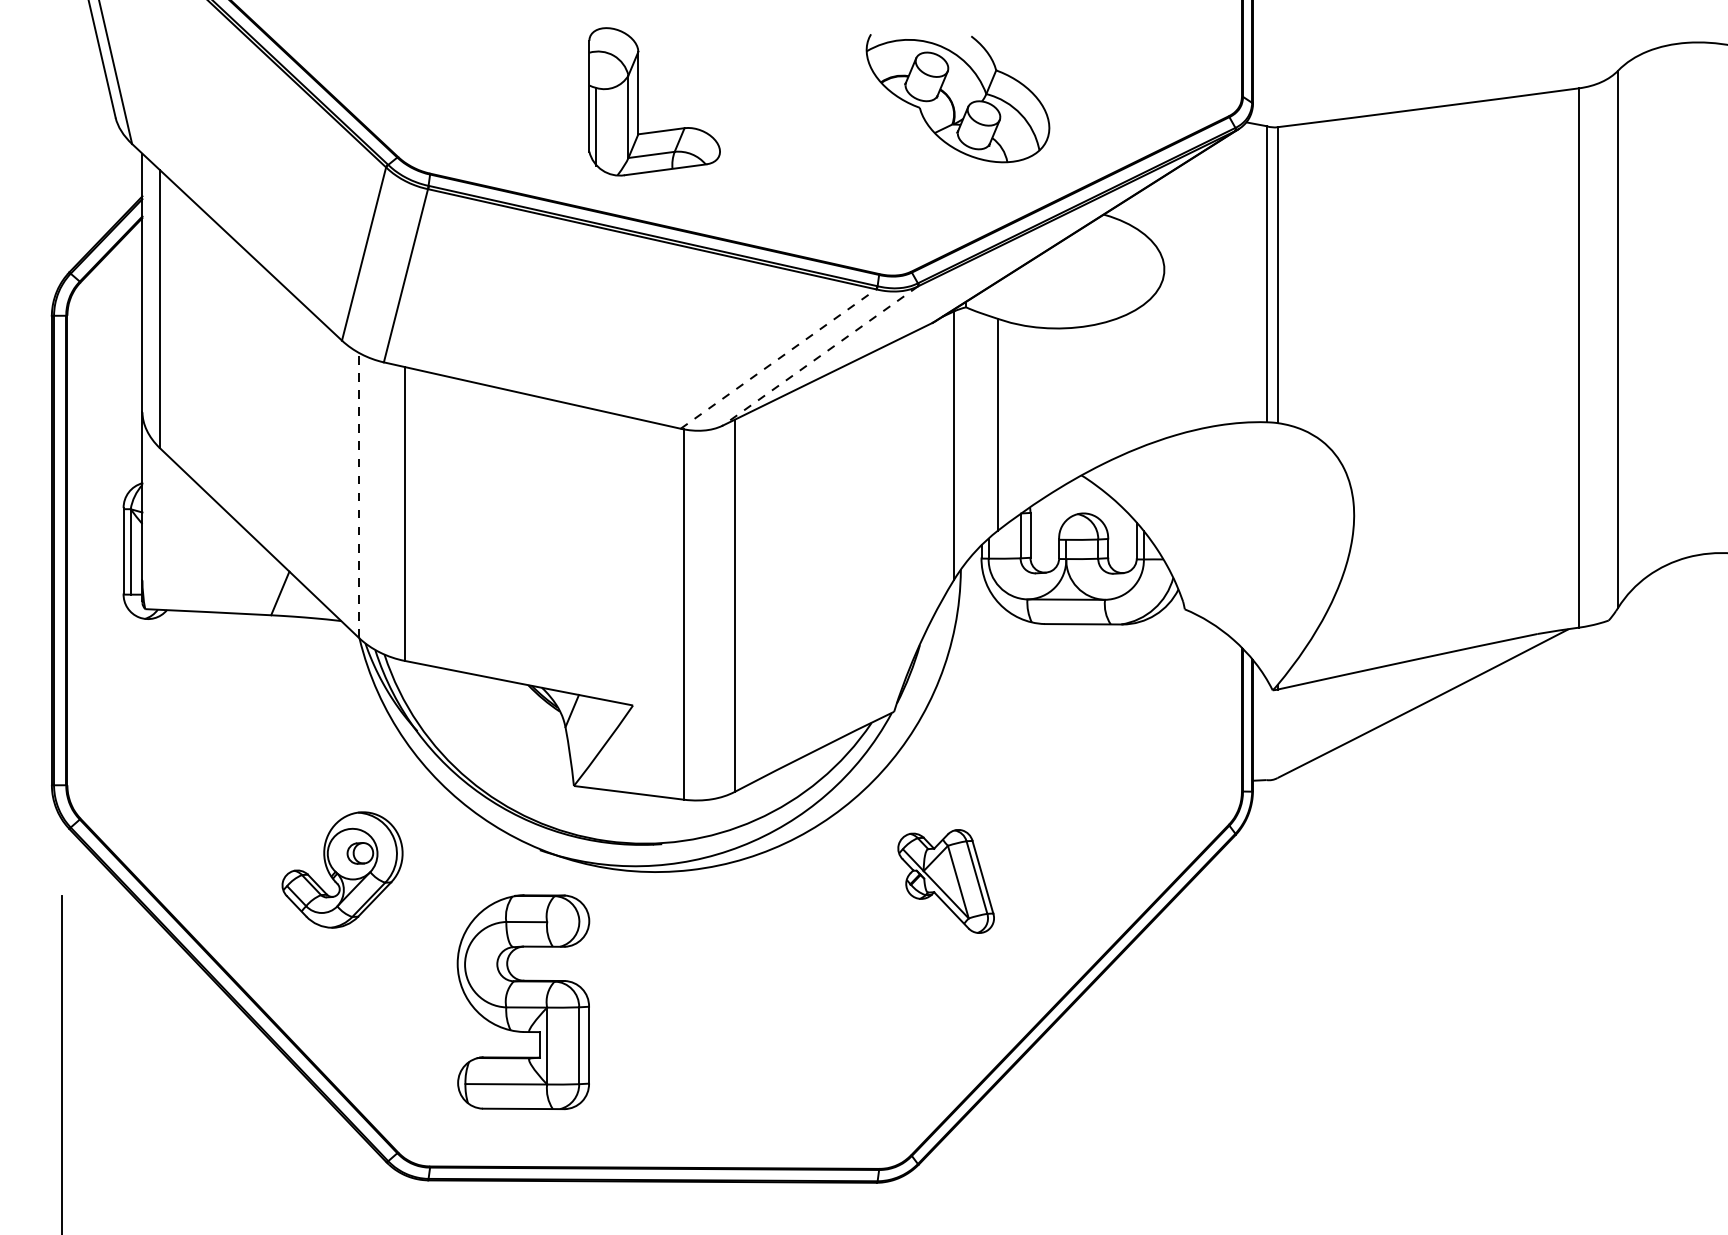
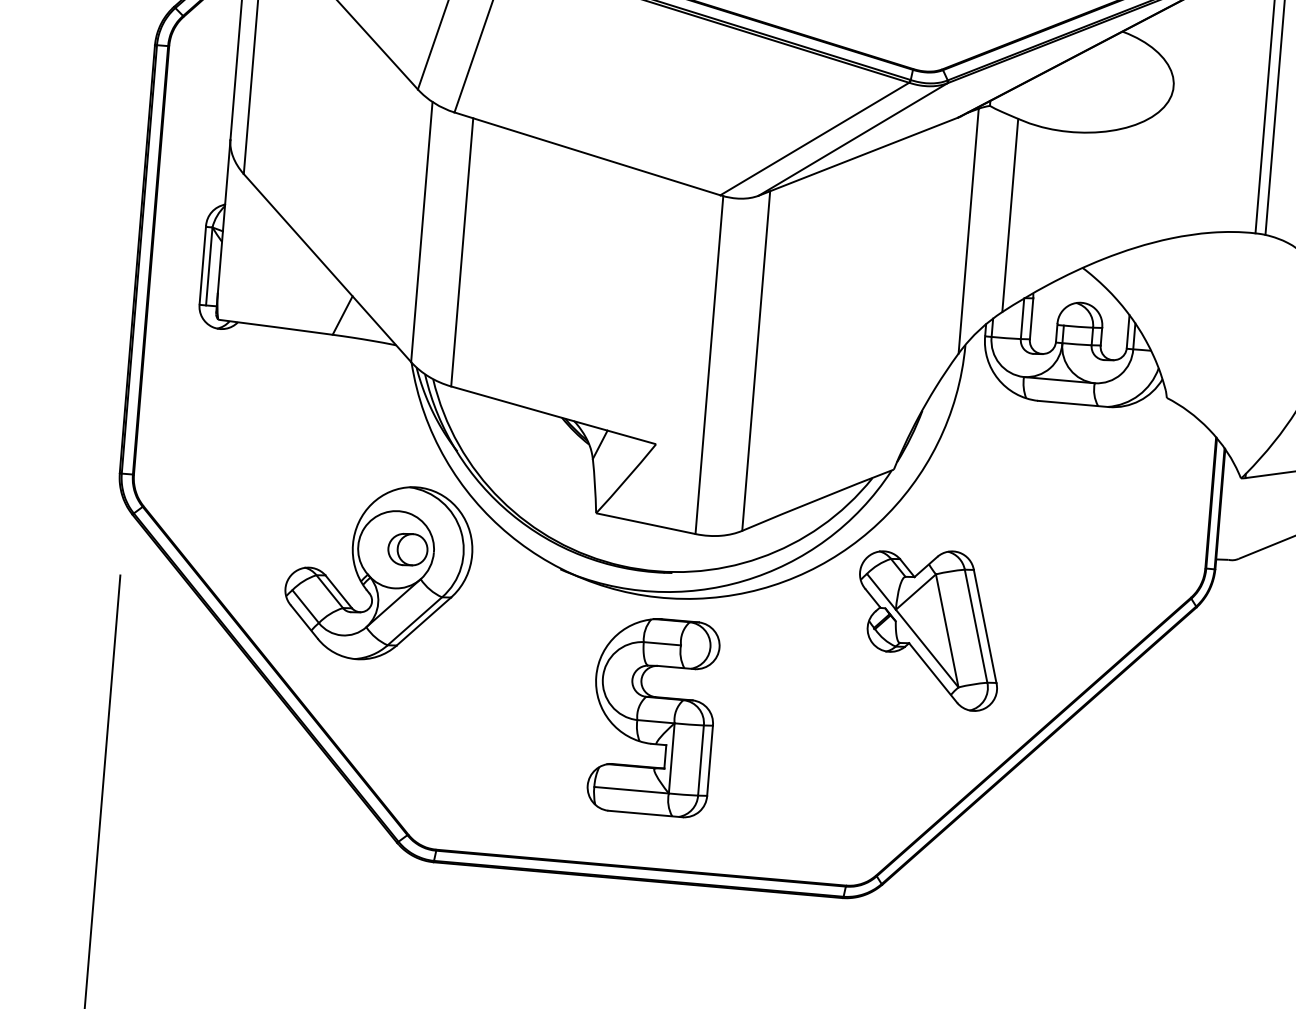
line: (819, 356) -> (852, 139), dashed -> solid
line: (778, 358) -> (814, 138), dashed -> solid
line: (359, 495) -> (422, 232), dashed -> solid
part: (342, 869) -> (378, 572), size x1.67
part: (945, 881) -> (928, 628), size x1.67
part: (523, 1002) -> (653, 716), moved

